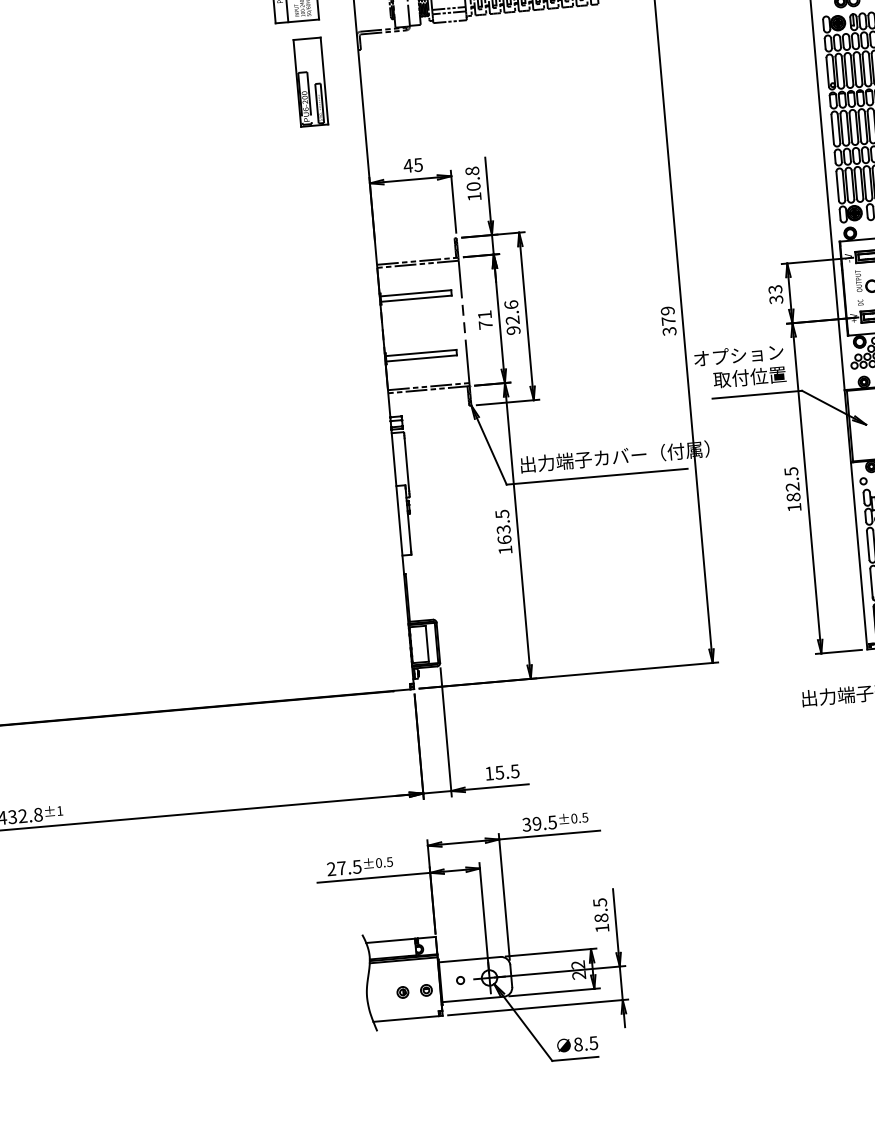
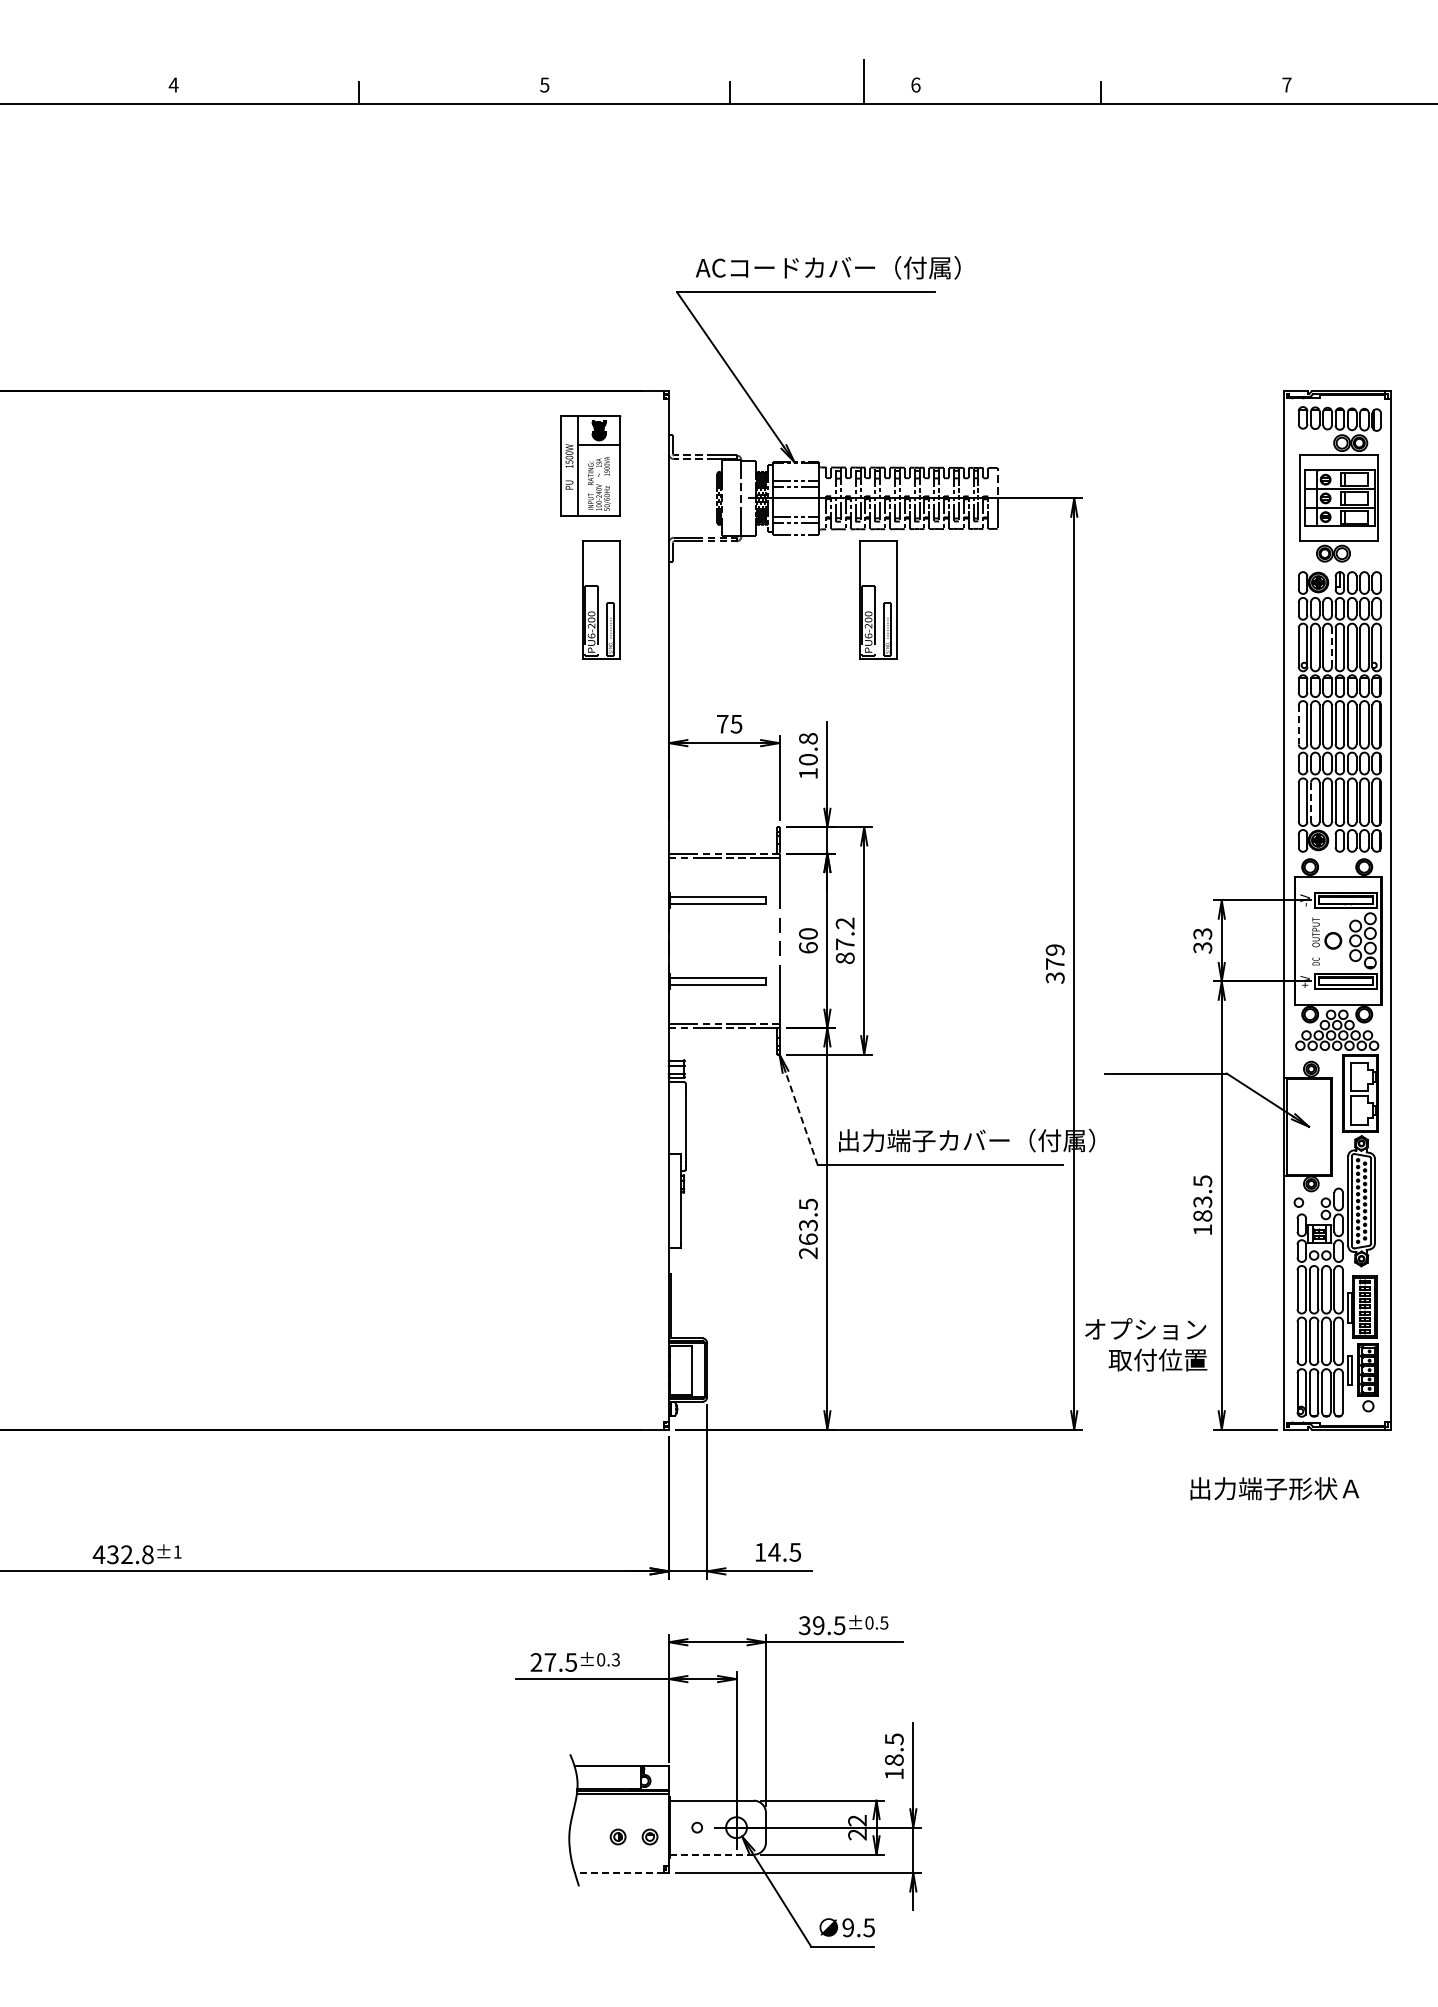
part: (514, 64) -> (878, 599), added
line: (851, 70) -> (1331, 647), solid -> dashed
line: (832, 129) -> (1298, 724), solid -> dashed
text: (408, 166) -> (722, 724), 45 -> 75
line: (847, 185) -> (1311, 802), solid -> dashed
text: (511, 317) -> (844, 940), 92.6 -> 87.2
text: (485, 319) -> (808, 940), 71 -> 60
text: (740, 366) -> (1146, 1344), moved
line: (491, 451) -> (801, 1118), solid -> dashed
text: (793, 486) -> (1203, 1201), 182.5 -> 183.5
text: (505, 550) -> (808, 1253), 163.5 -> 263.5
text: (499, 772) -> (774, 1552), 15.5 -> 14.5
text: (389, 861) -> (615, 1659), ±0.5 -> ±0.3
line: (472, 999) -> (711, 1854), solid -> dashed
line: (406, 1019) -> (619, 1873), solid -> dashed
text: (578, 1044) -> (848, 1927), 8.5 -> 9.5

